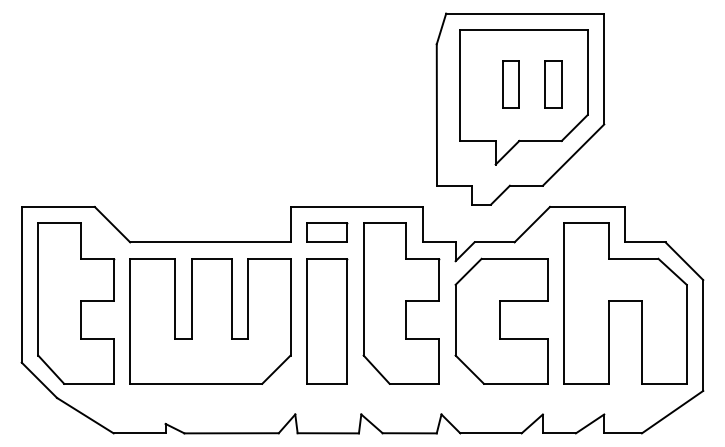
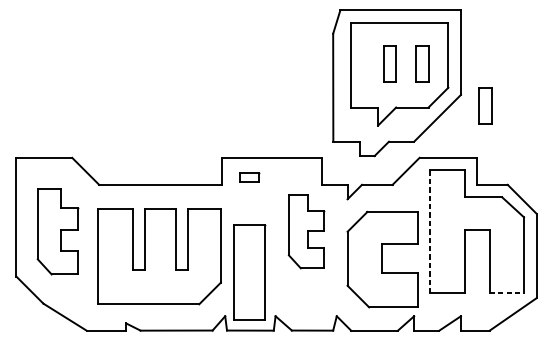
part: (635, 138) -> (484, 105), added
part: (327, 232) -> (249, 177), size x0.6
part: (76, 303) -> (58, 231), size x0.7
part: (401, 303) -> (306, 231), size x0.6
line: (564, 304) -> (430, 232), solid -> dashed
part: (501, 320) -> (382, 259), moved
part: (210, 321) -> (159, 256), moved
part: (327, 321) -> (249, 272), moved
line: (664, 383) -> (506, 292), solid -> dashed

